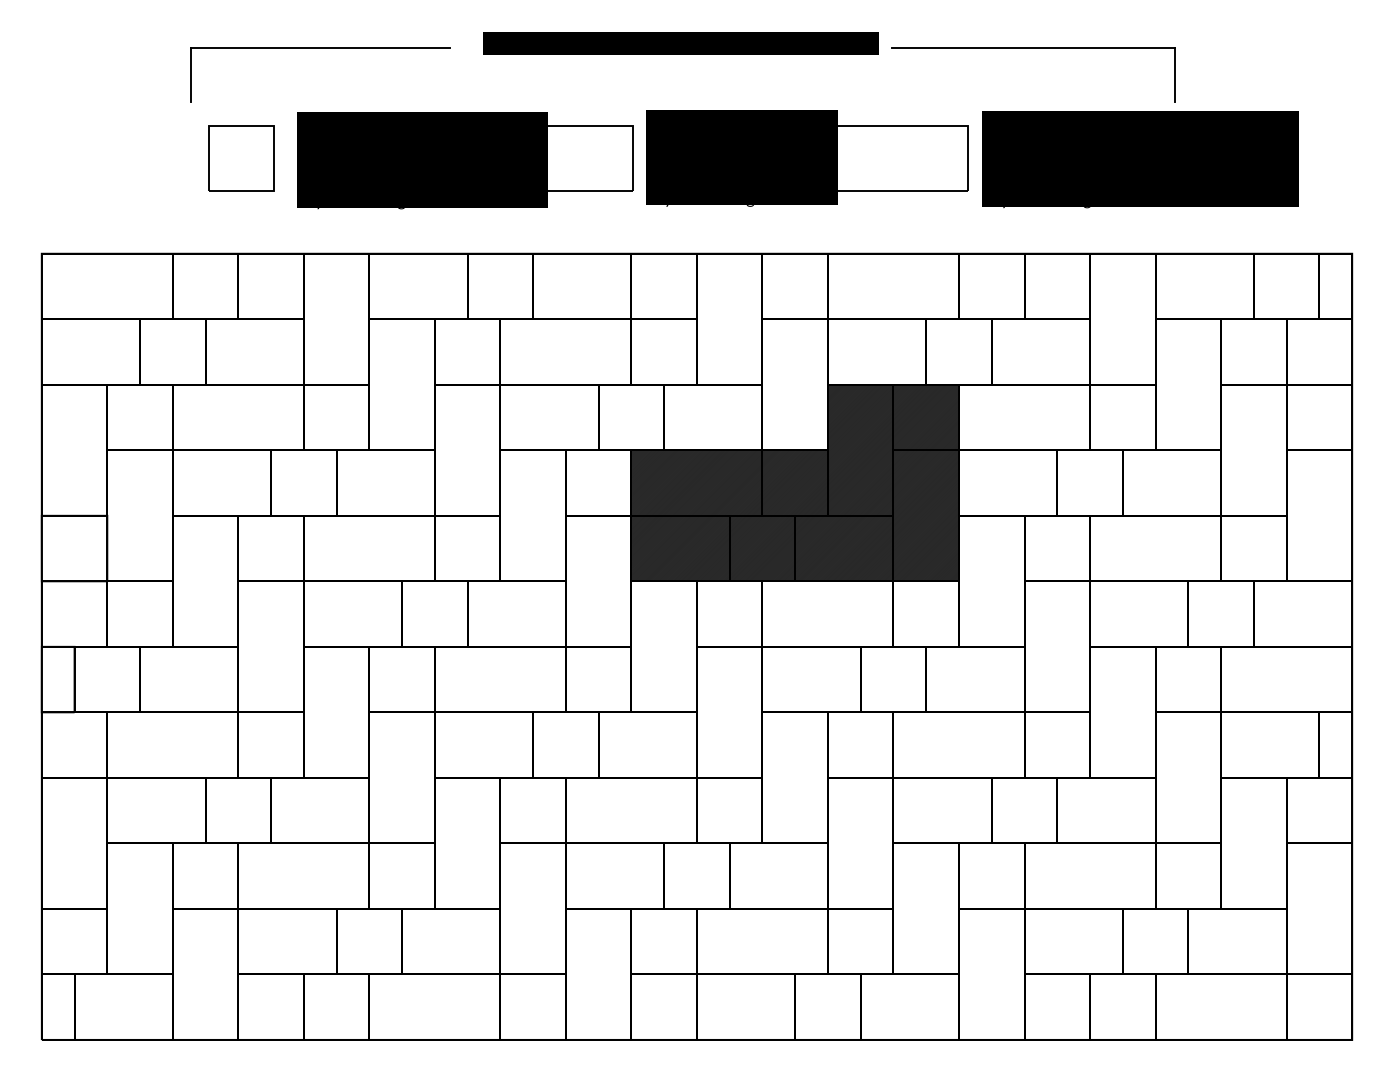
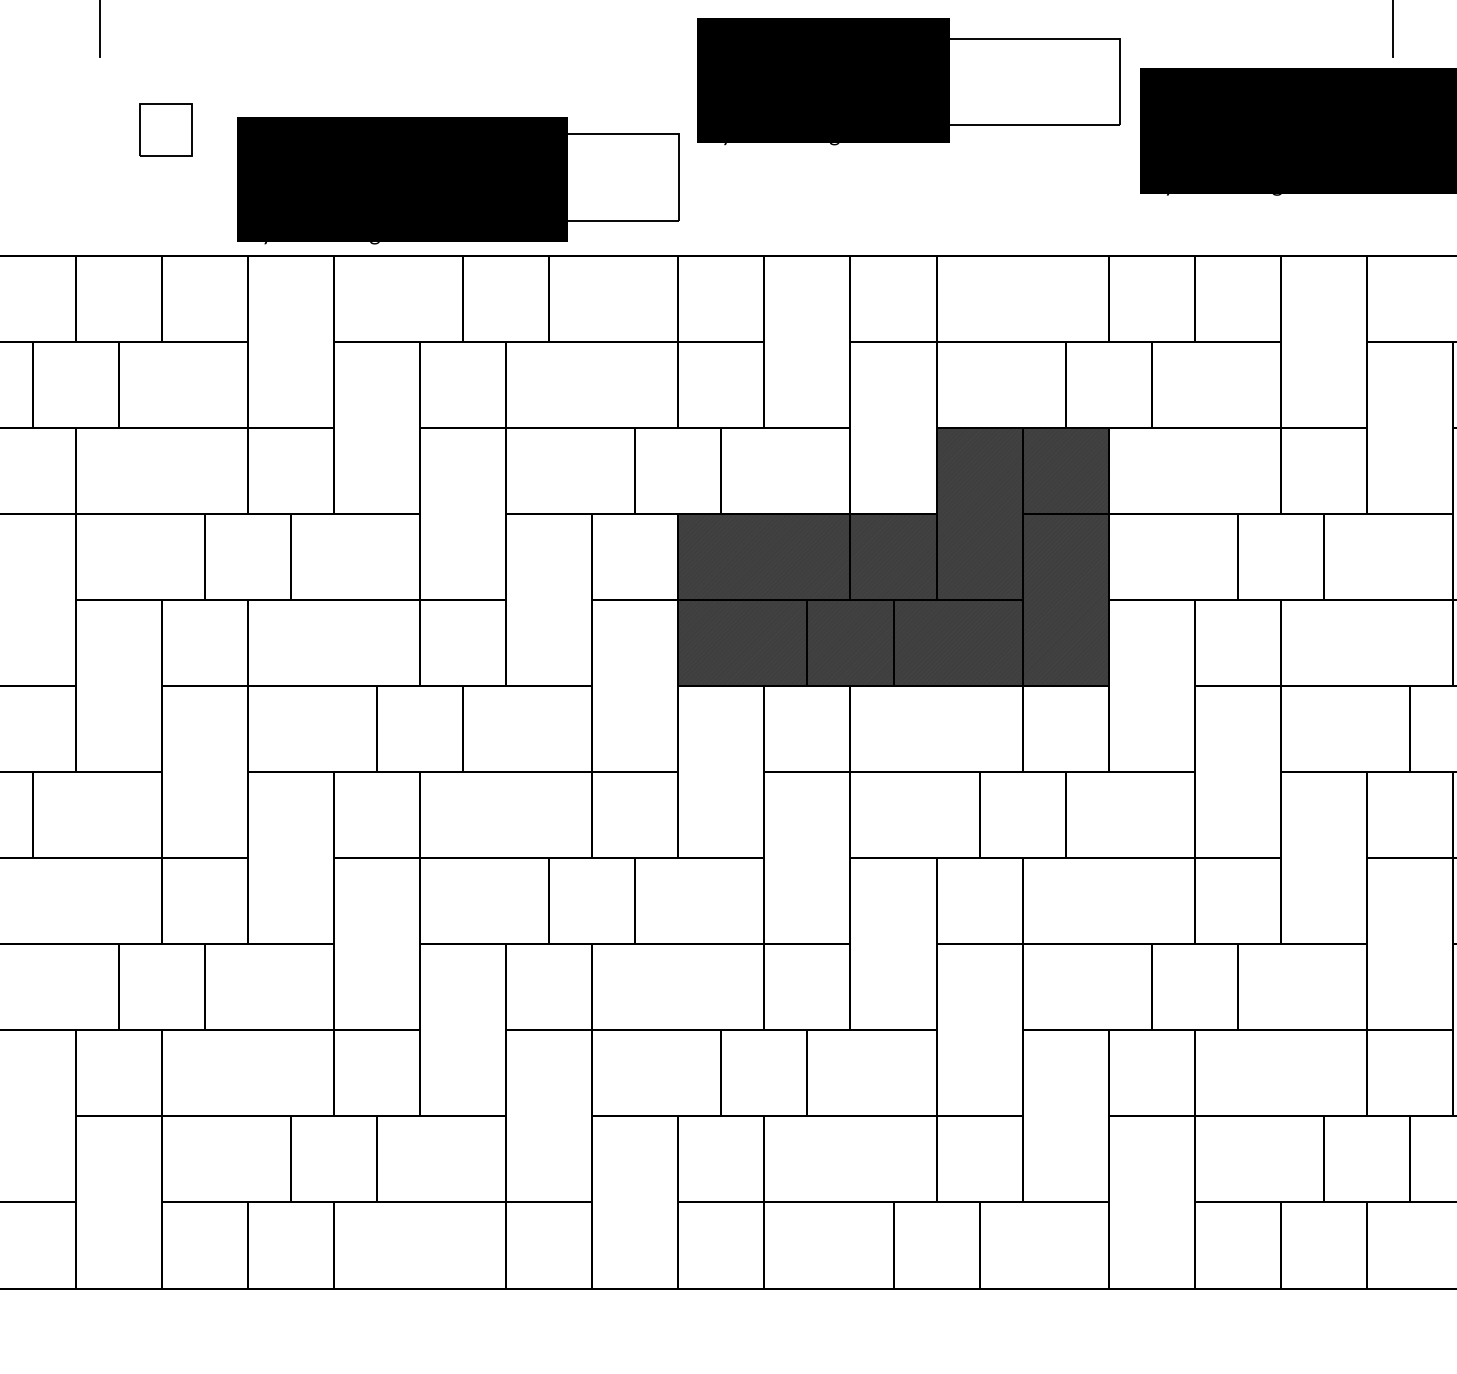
part: (241, 158) -> (165, 130), size x0.6
part: (807, 158) -> (909, 81), moved
part: (465, 160) -> (458, 180), moved

